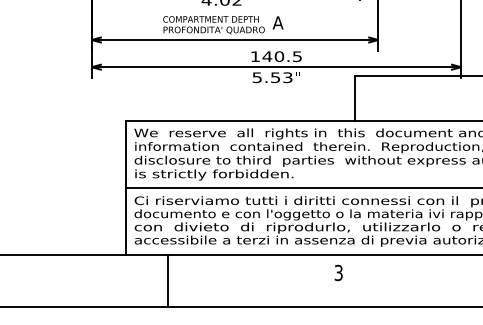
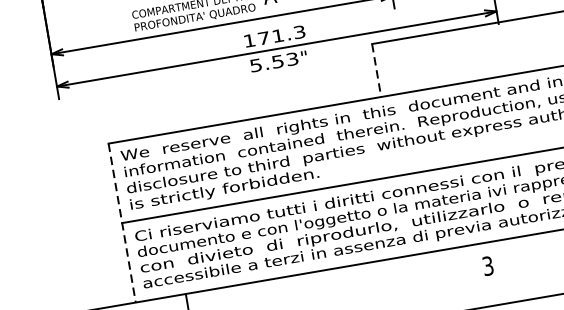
text: (281, 56) -> (280, 35), 140.5 -> 171.3
line: (355, 99) -> (377, 71), solid -> dashed
line: (125, 187) -> (121, 222), solid -> dashed
text: (338, 272) -> (487, 265), moved

